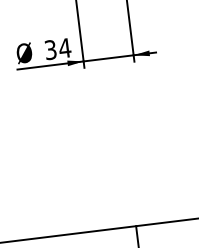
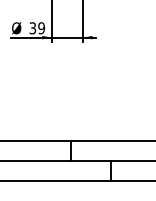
text: (64, 48) -> (41, 28), 34 -> 39

